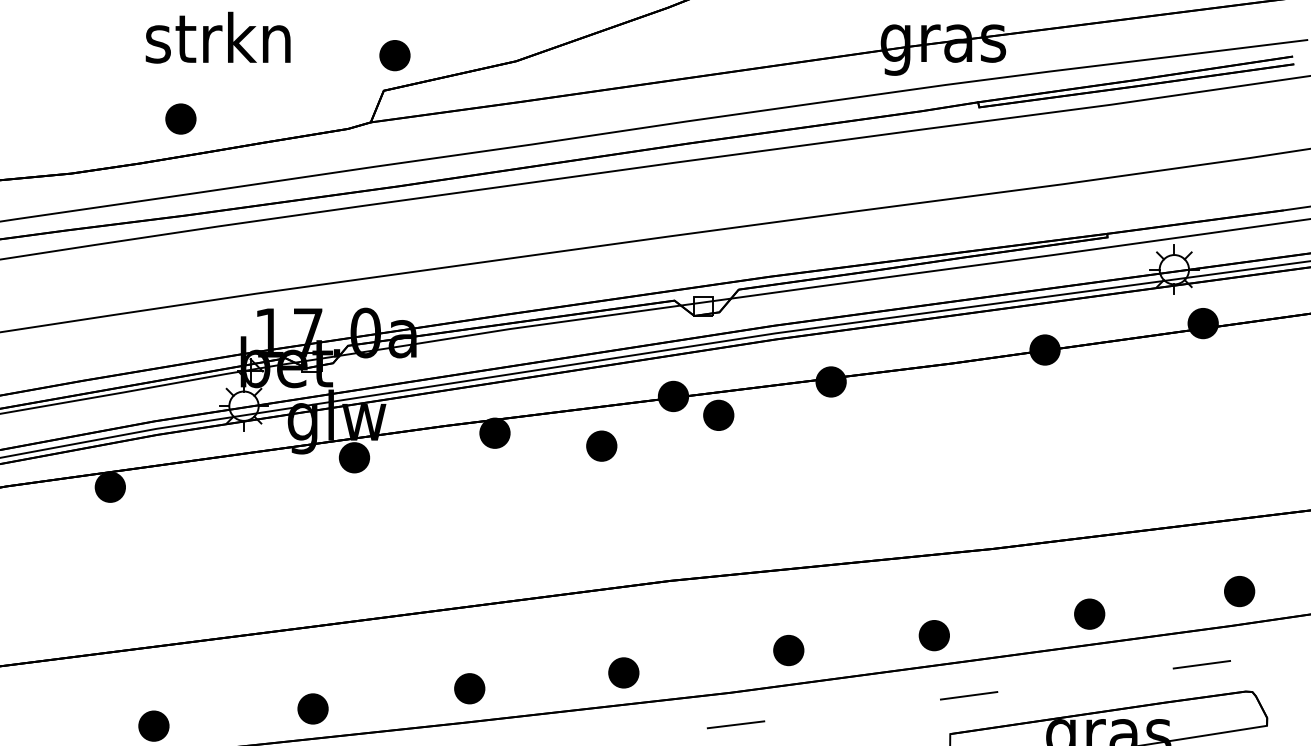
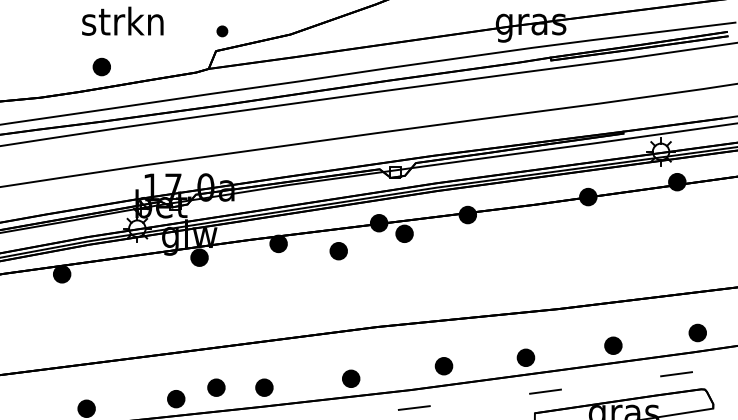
part: (395, 55) -> (222, 31), size x0.6
part: (384, 688) -> (216, 387), added

